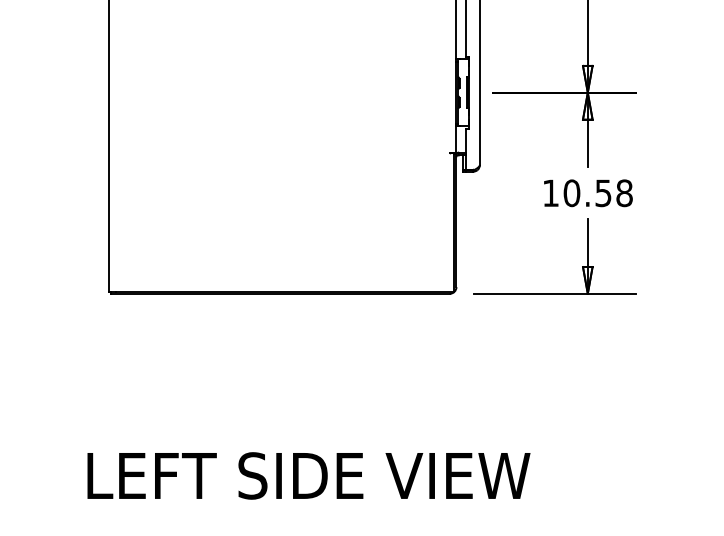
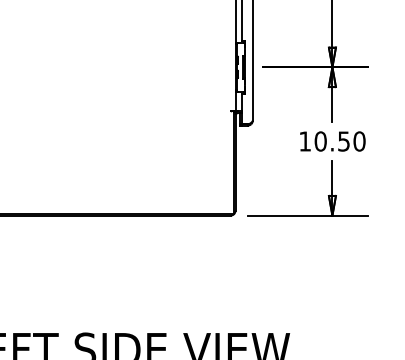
text: (624, 192) -> (359, 140), 10.58 -> 10.50

